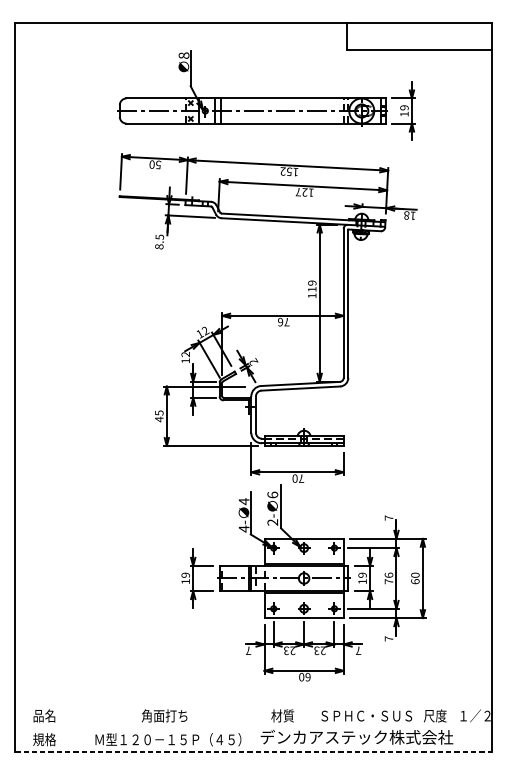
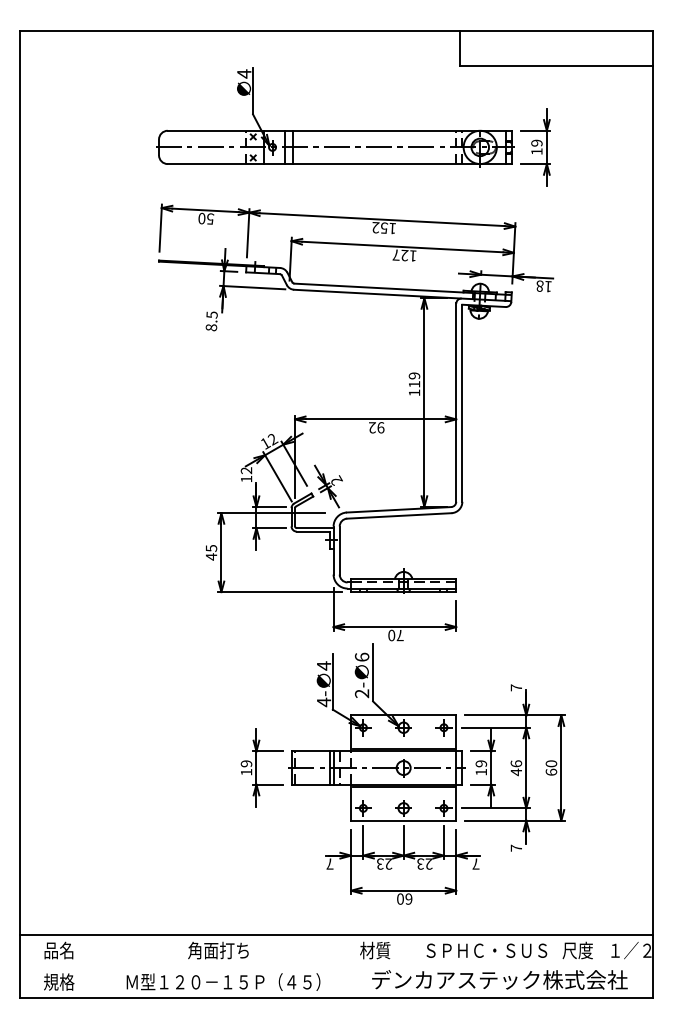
text: (184, 55) -> (244, 73), 8 -> 4
text: (283, 321) -> (376, 427), 76 -> 92
text: (388, 581) -> (515, 772), 76 -> 46
line: (253, 704) -> (336, 935), added
text: (356, 736) -> (499, 979), moved
line: (253, 752) -> (336, 998), dashed -> solid

